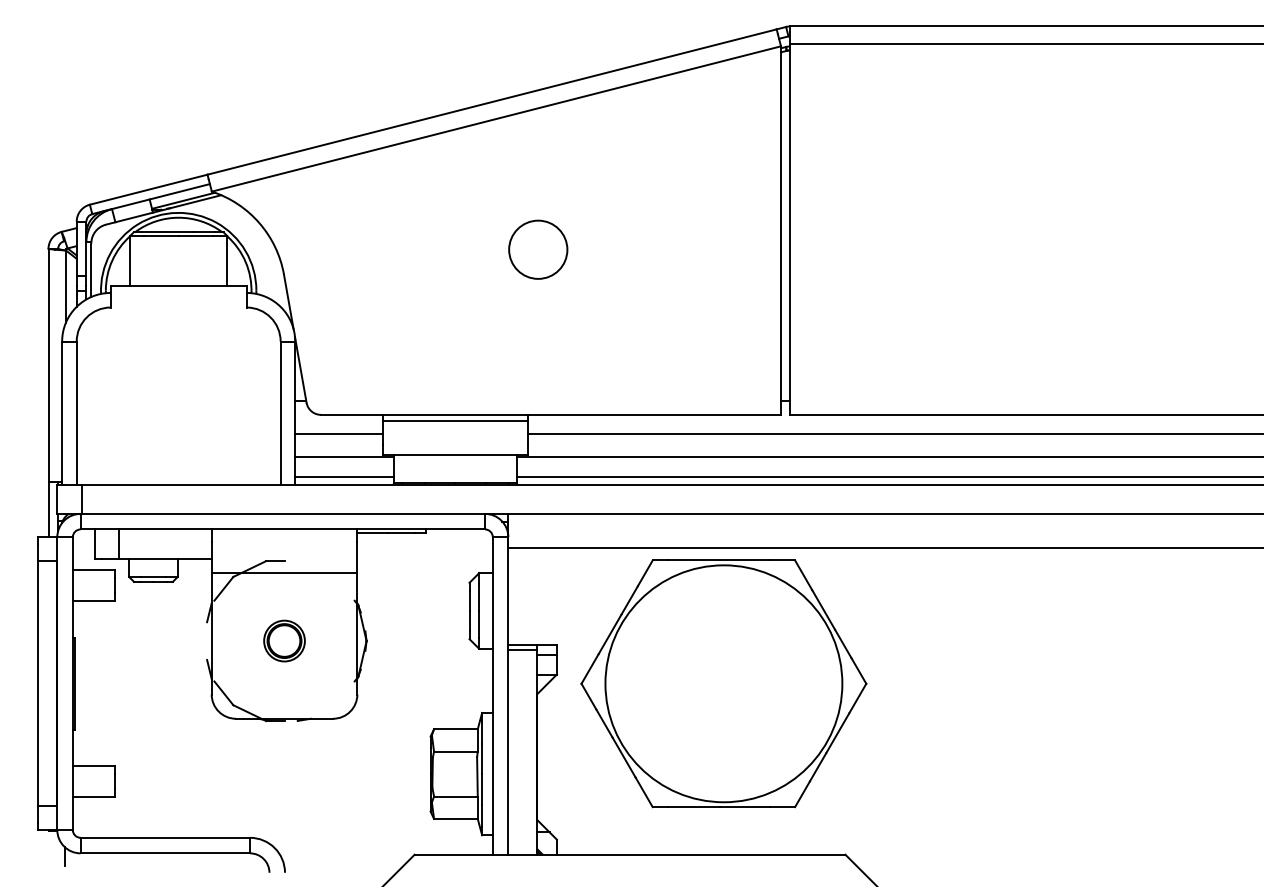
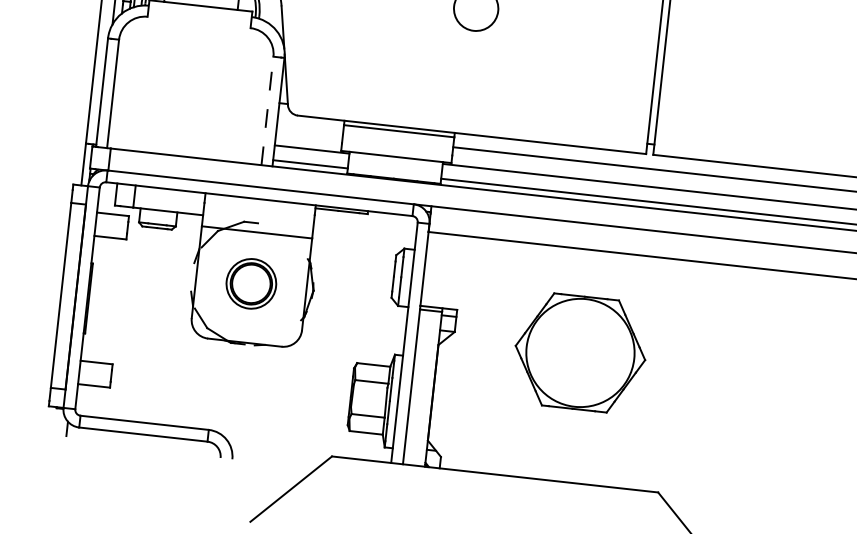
line: (280, 413) -> (267, 111), solid -> dashed
line: (338, 433) -> (309, 131), removed
part: (284, 640) -> (251, 283), size x1.6
part: (723, 683) -> (580, 352), size x0.6

